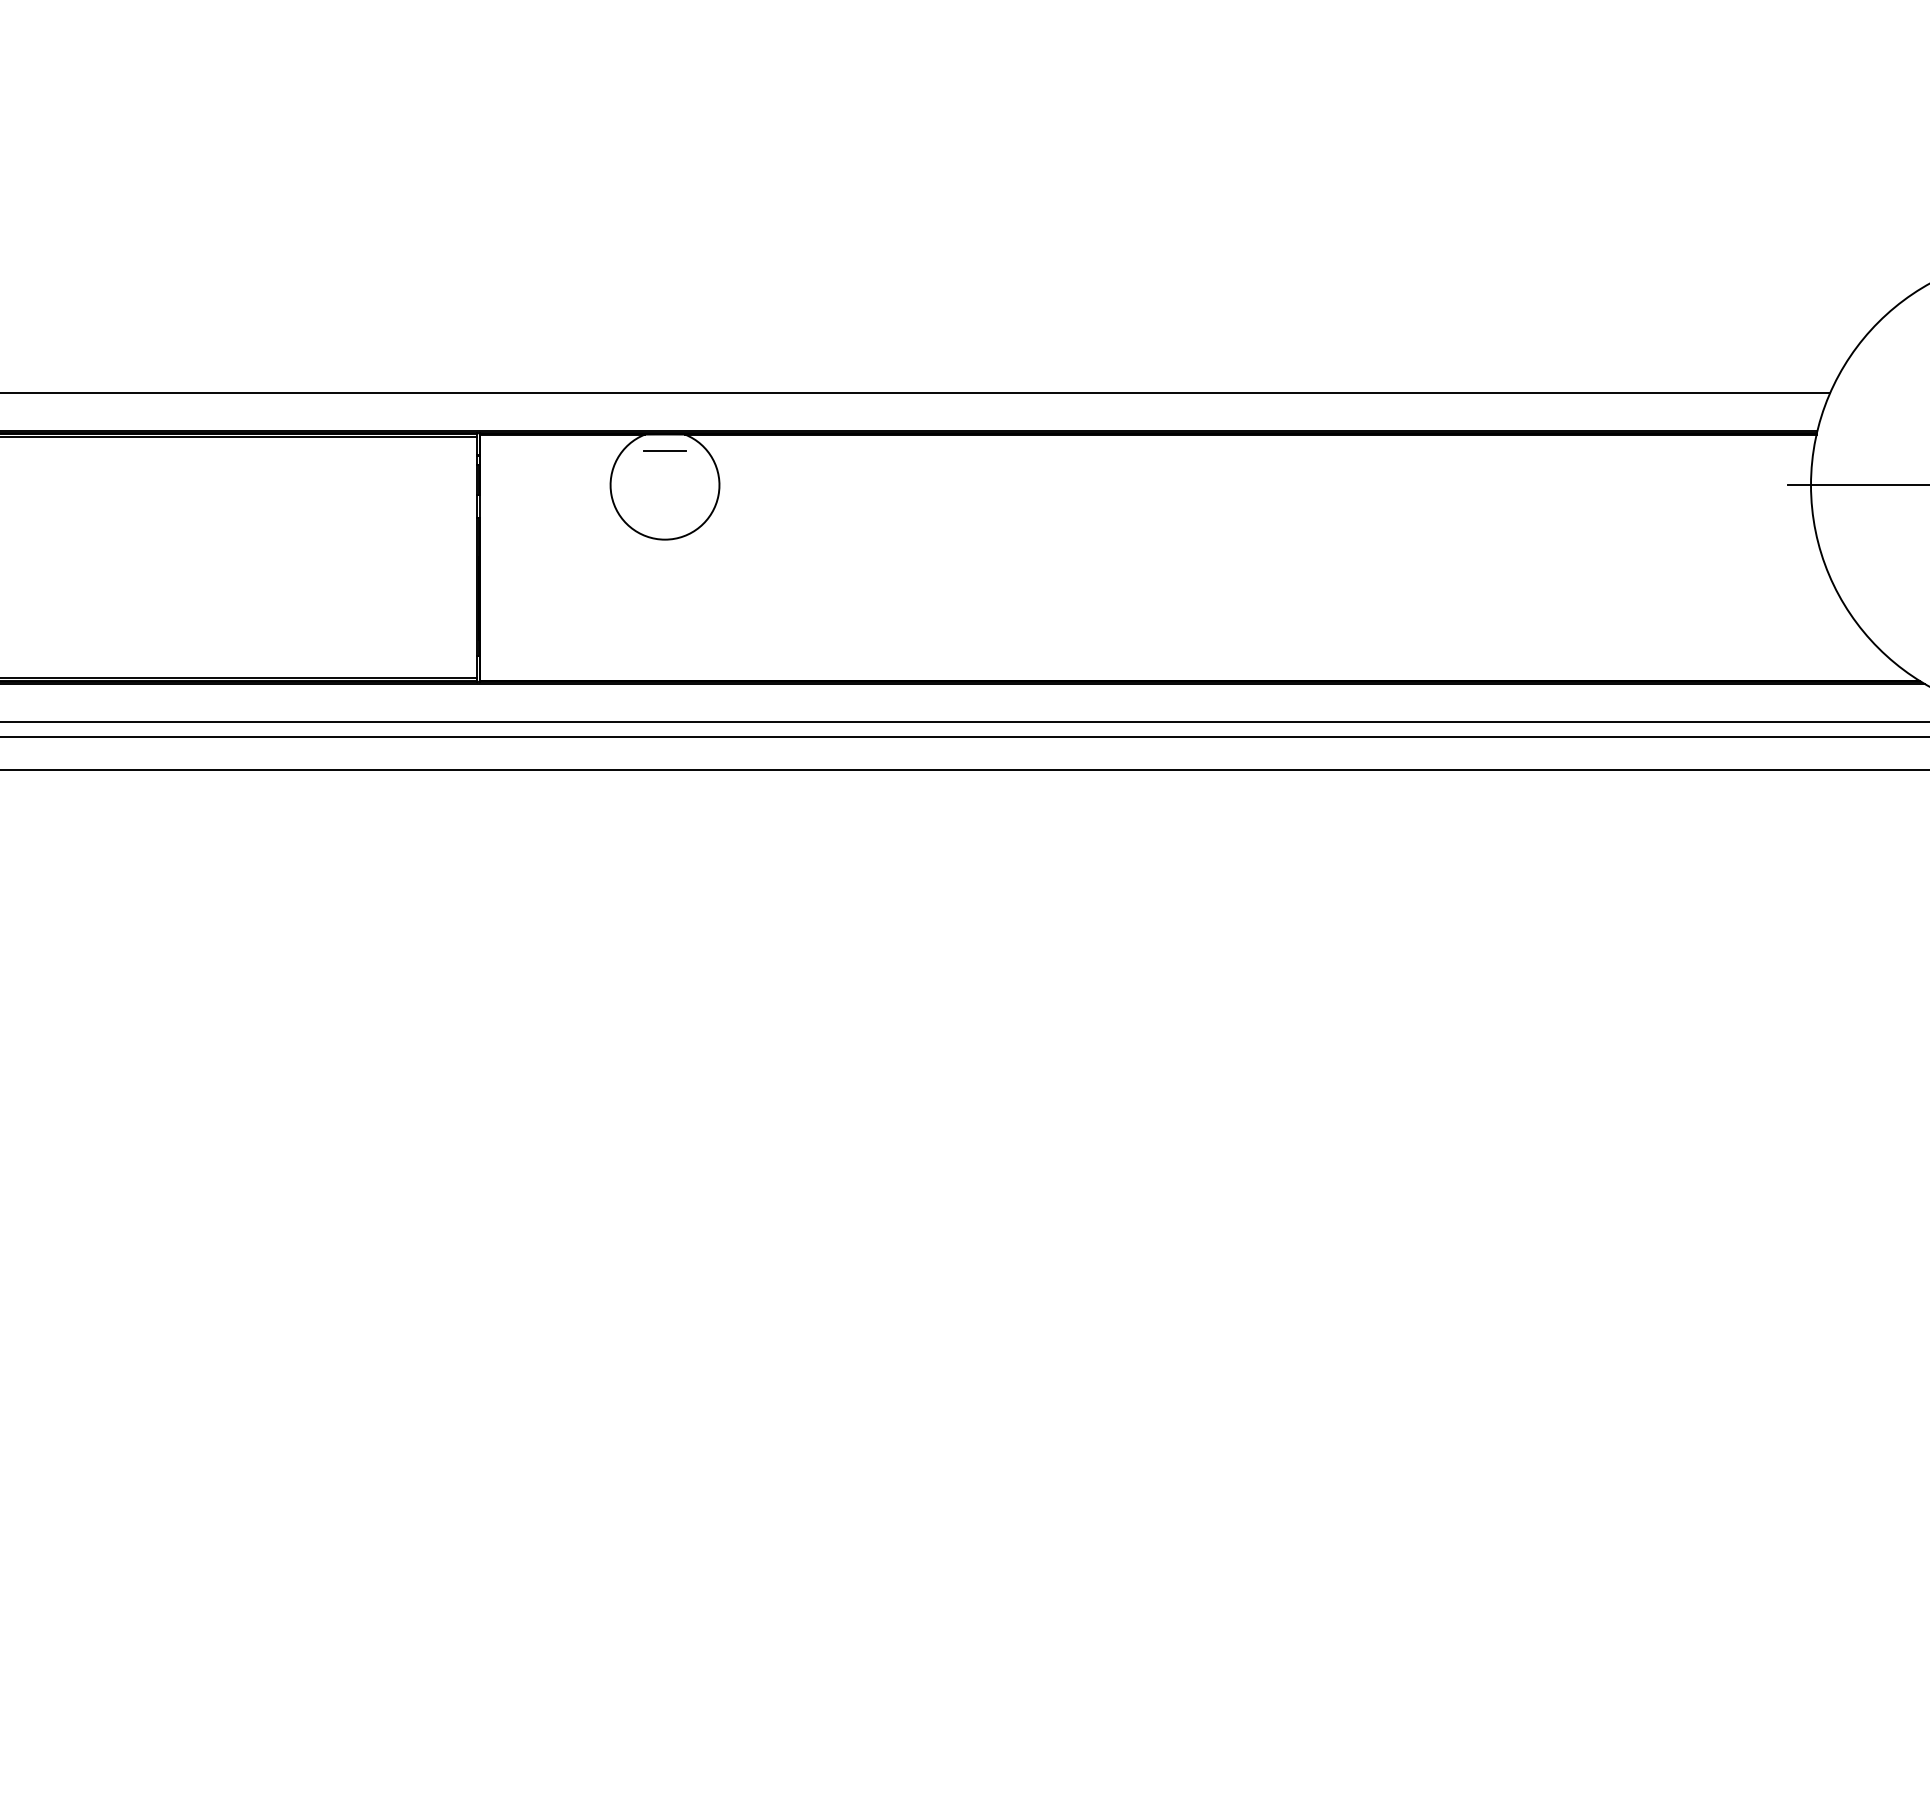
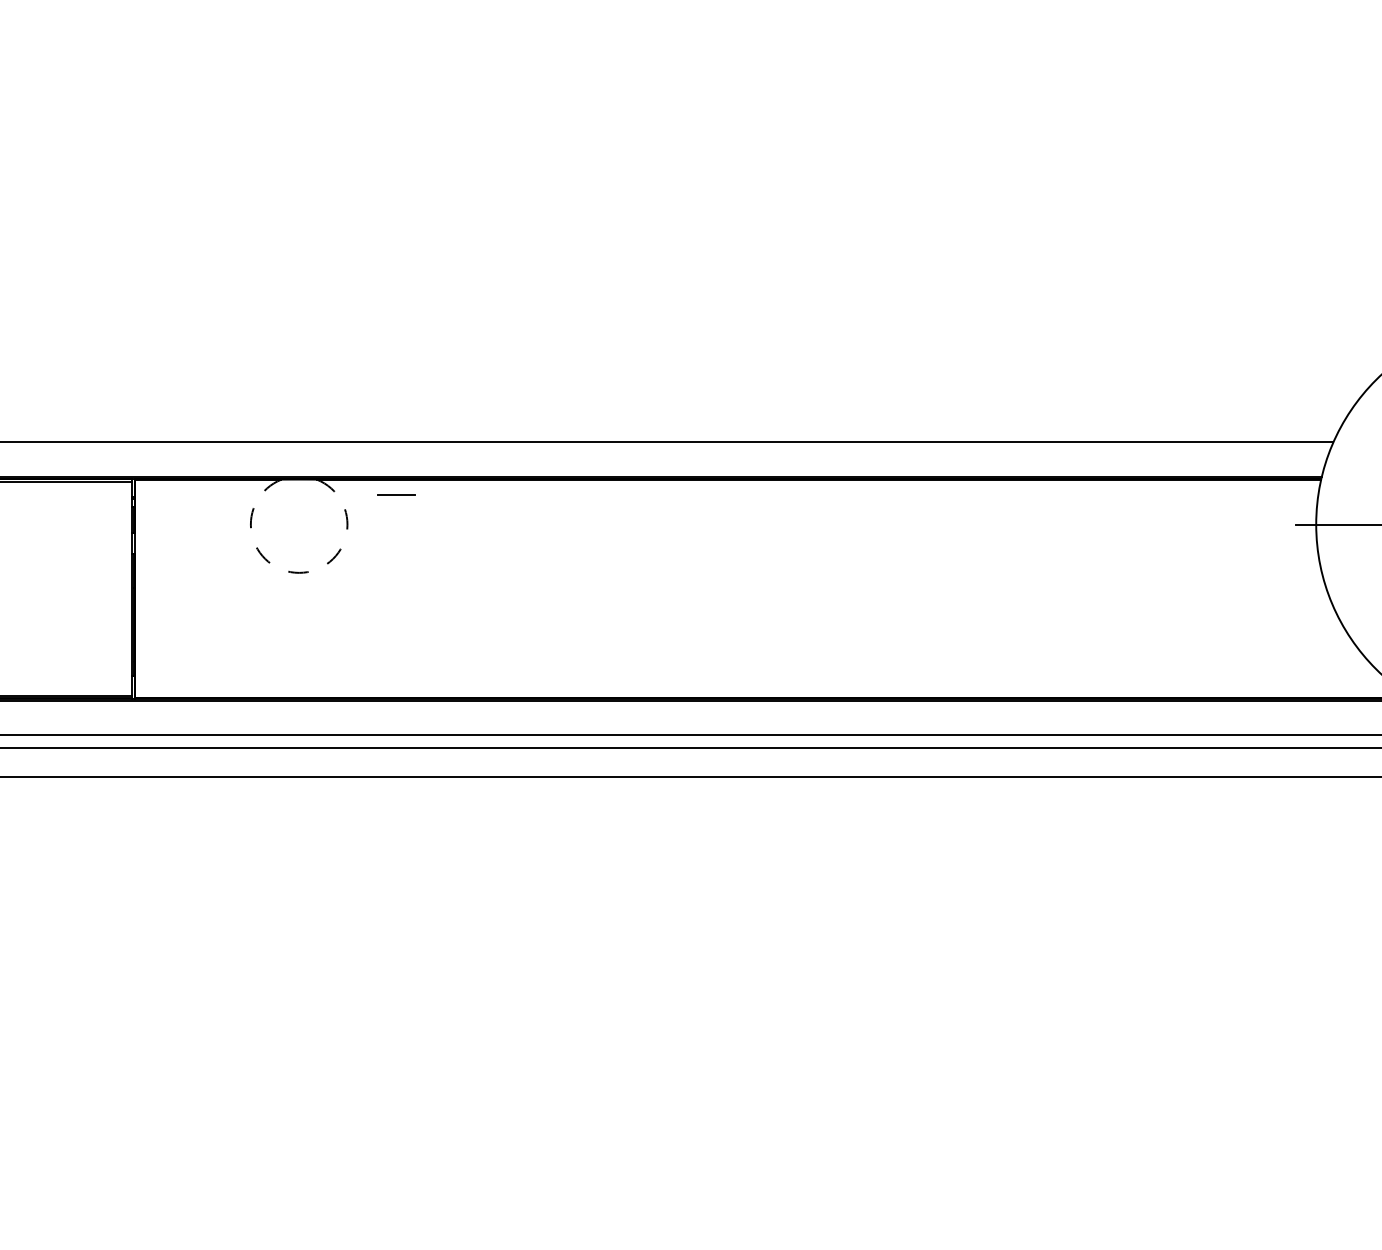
line: (664, 450) -> (395, 493), moved
arc: (665, 539) -> (299, 572), solid -> dashed

